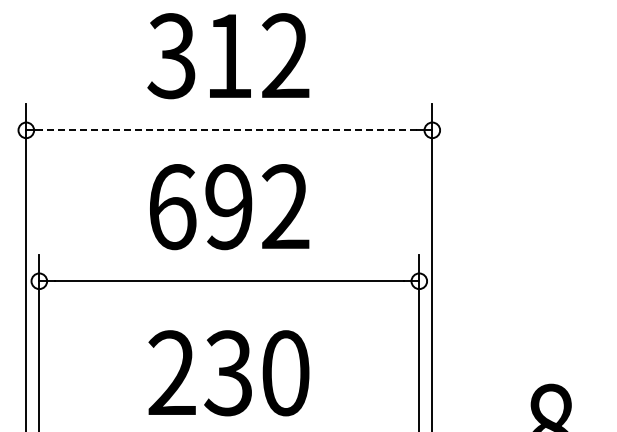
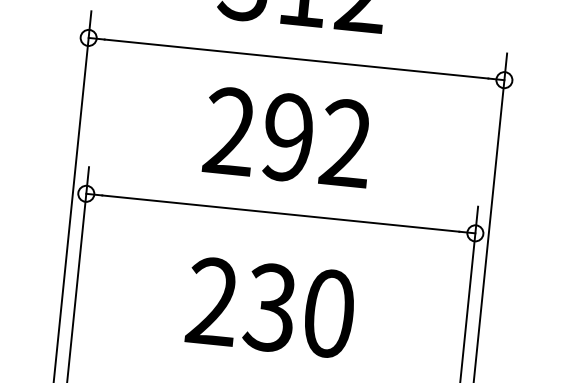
line: (228, 130) -> (295, 59), dashed -> solid
text: (172, 207) -> (230, 132), 692 -> 292

